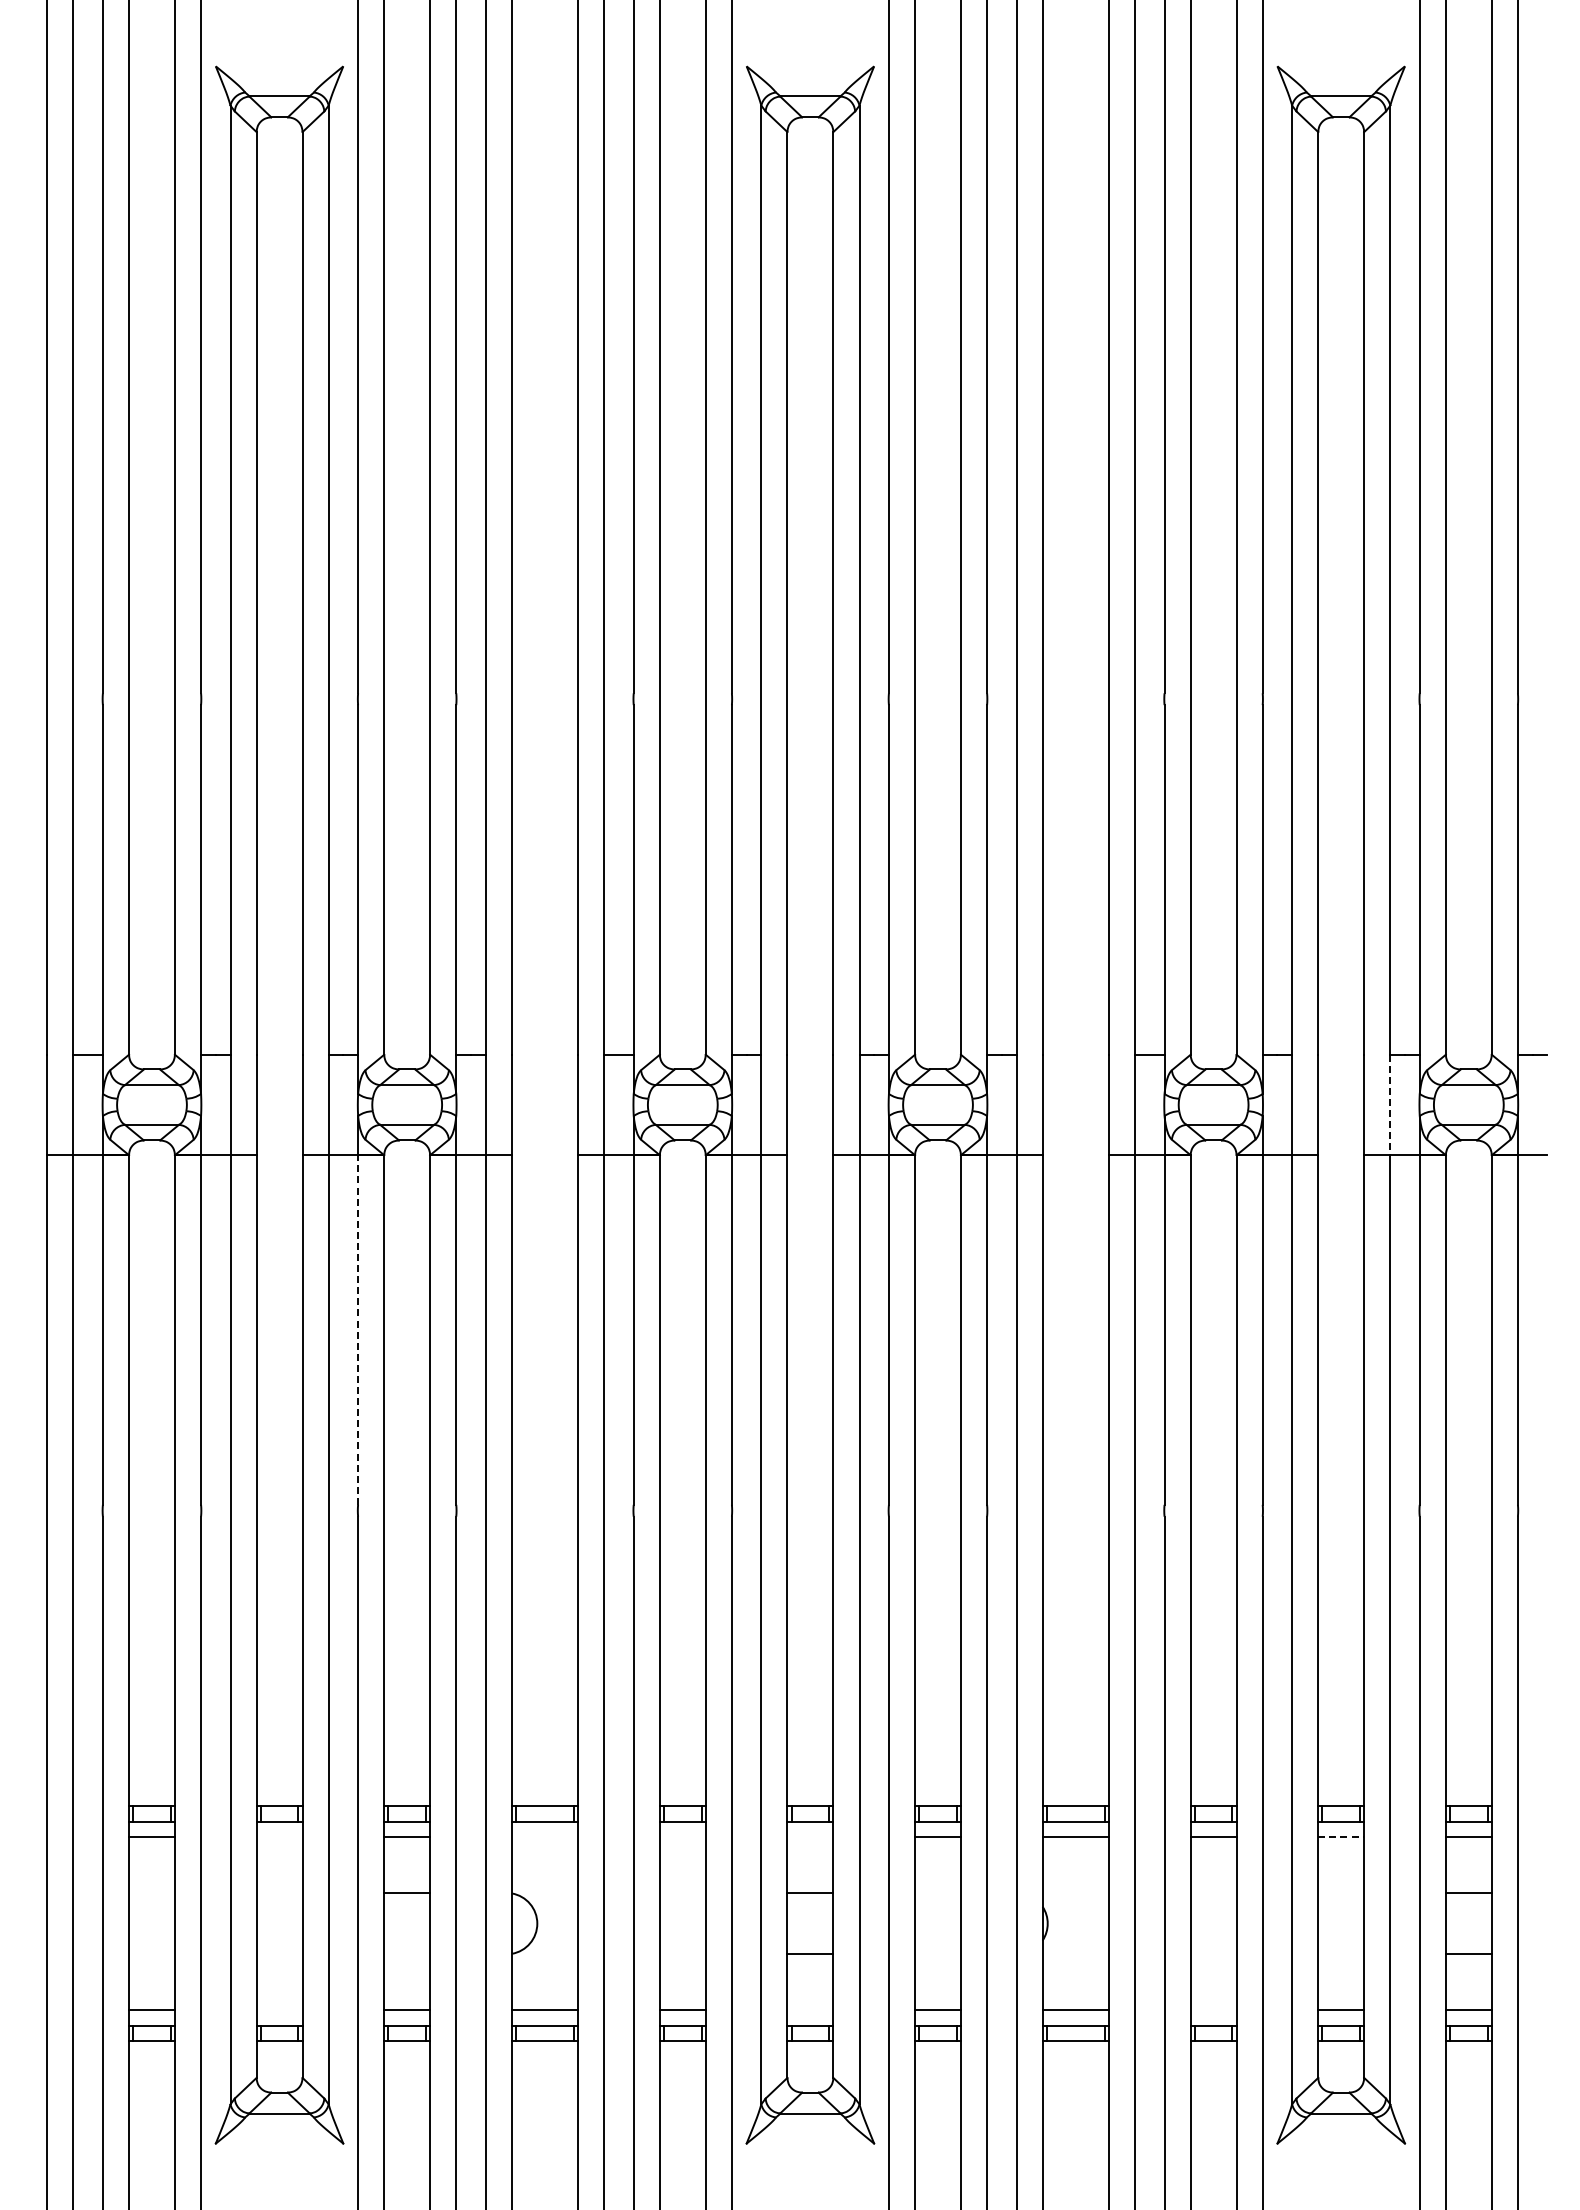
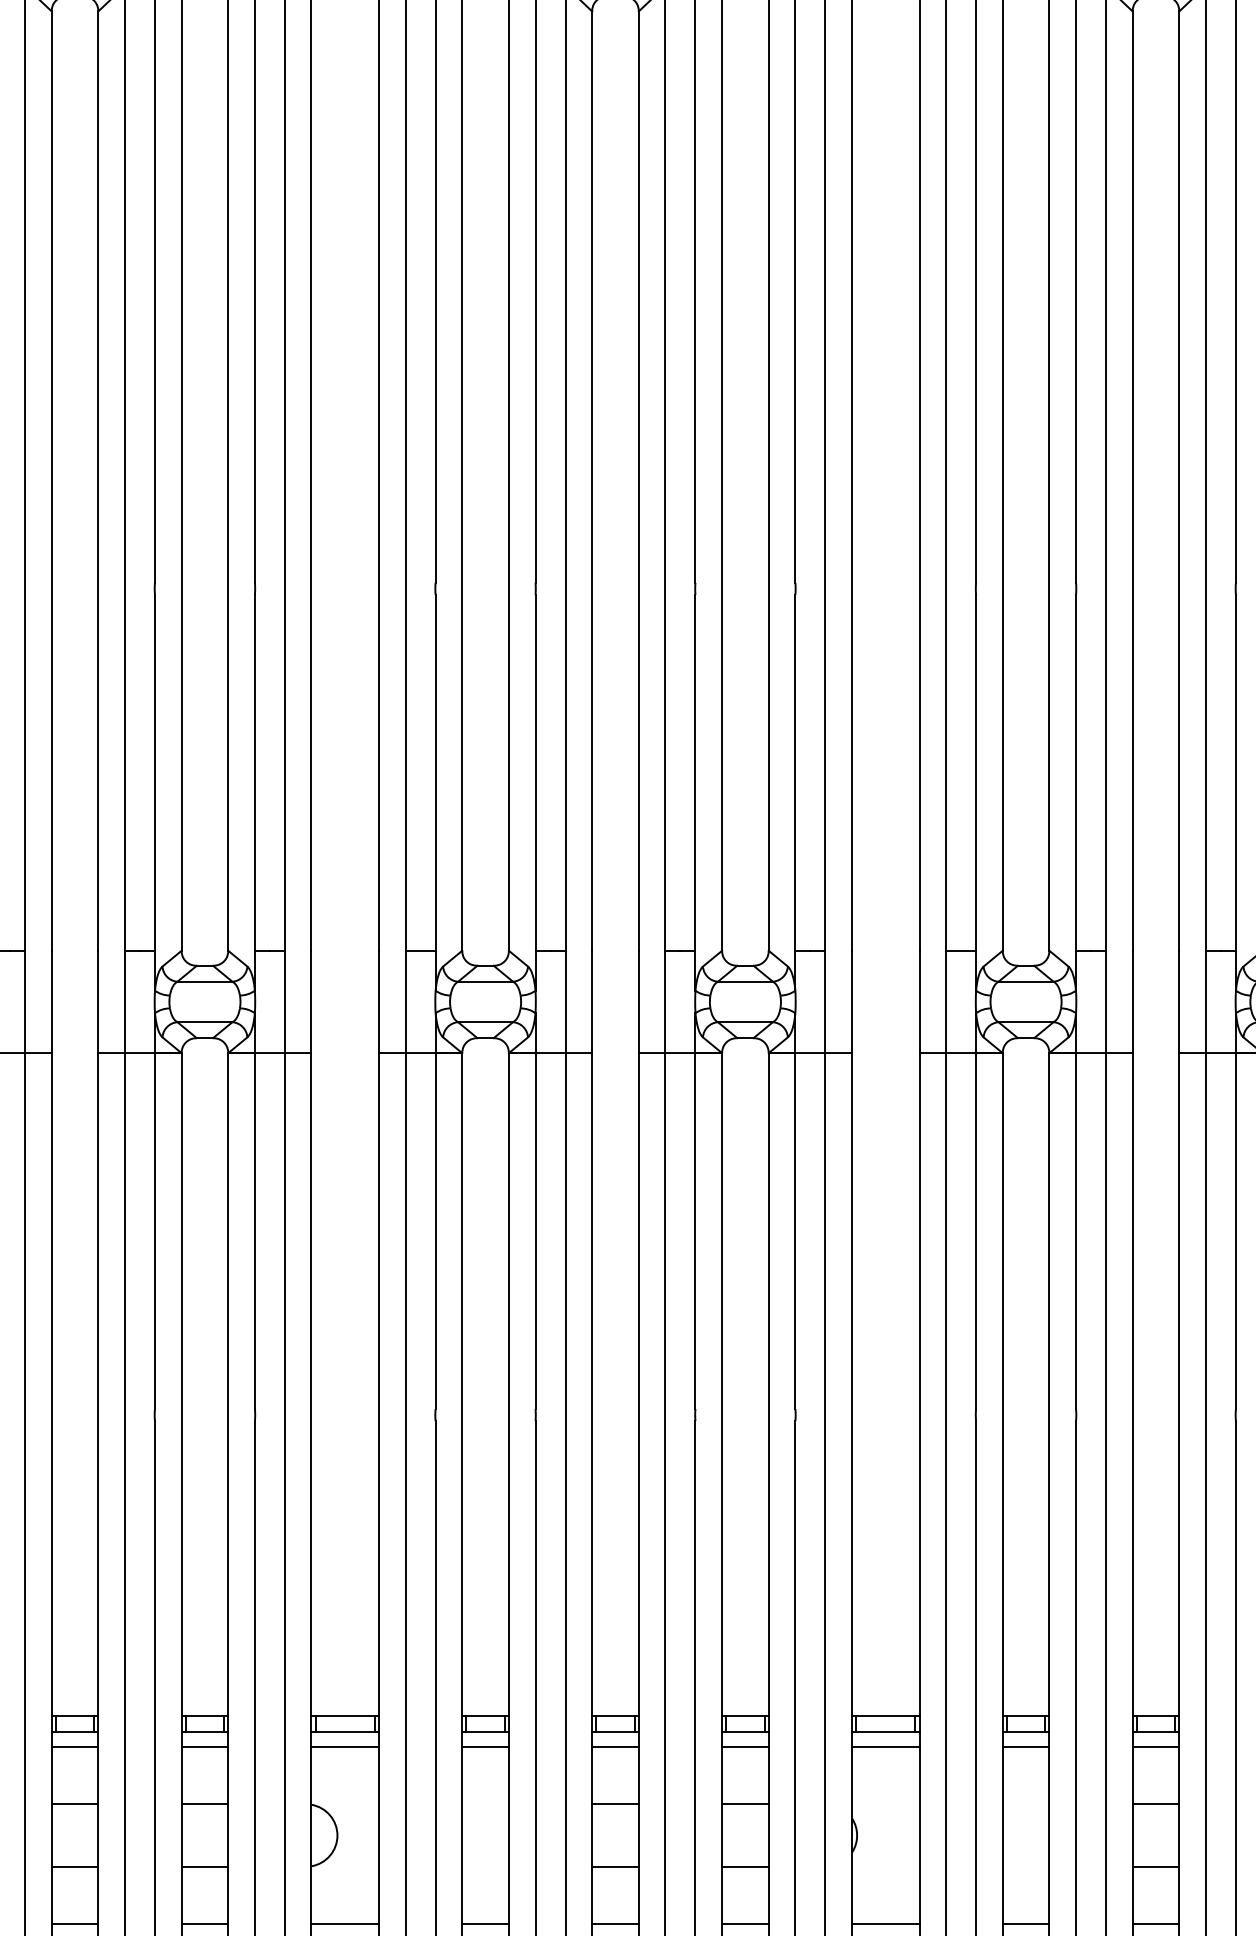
line: (1390, 1105) -> (1206, 1002), dashed -> solid
line: (358, 1330) -> (155, 1231), dashed -> solid
line: (279, 1836) -> (74, 1746), added
line: (544, 1836) -> (344, 1746), added
line: (682, 1836) -> (485, 1746), added
line: (810, 1836) -> (615, 1746), added
line: (1341, 1836) -> (1156, 1746), dashed -> solid
line: (279, 1893) -> (74, 1804), added
line: (937, 1893) -> (744, 1804), added
line: (1341, 1893) -> (1156, 1804), added
line: (279, 1954) -> (74, 1866), added
line: (407, 1954) -> (205, 1866), added
line: (937, 1954) -> (744, 1866), added
line: (1341, 1954) -> (1156, 1866), added
line: (279, 2010) -> (74, 1923), added
line: (810, 2010) -> (615, 1923), added
line: (1213, 2010) -> (1025, 1923), added

